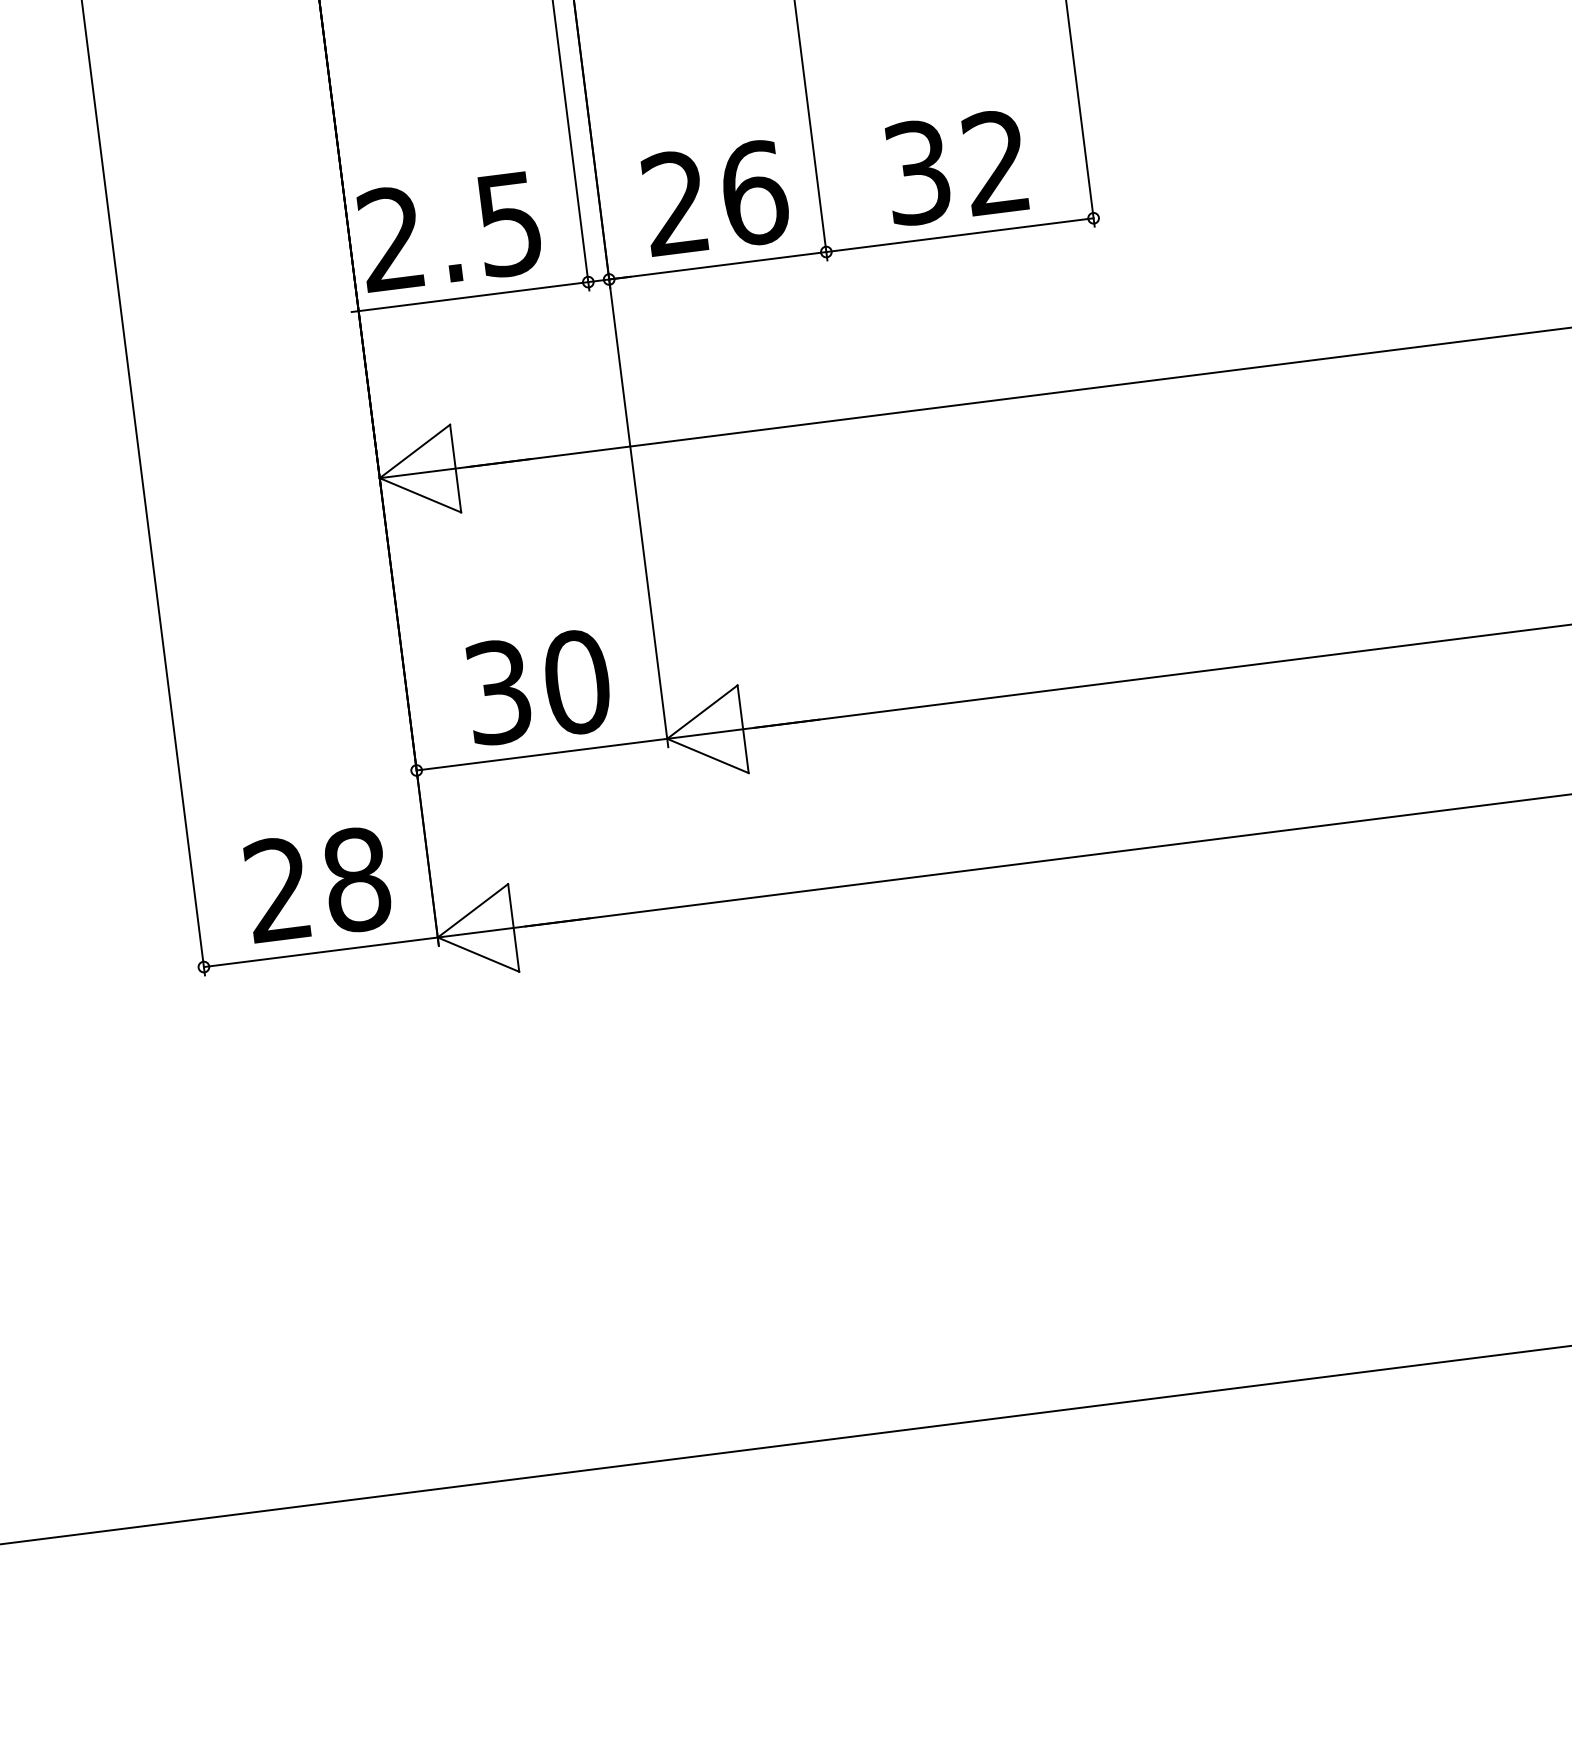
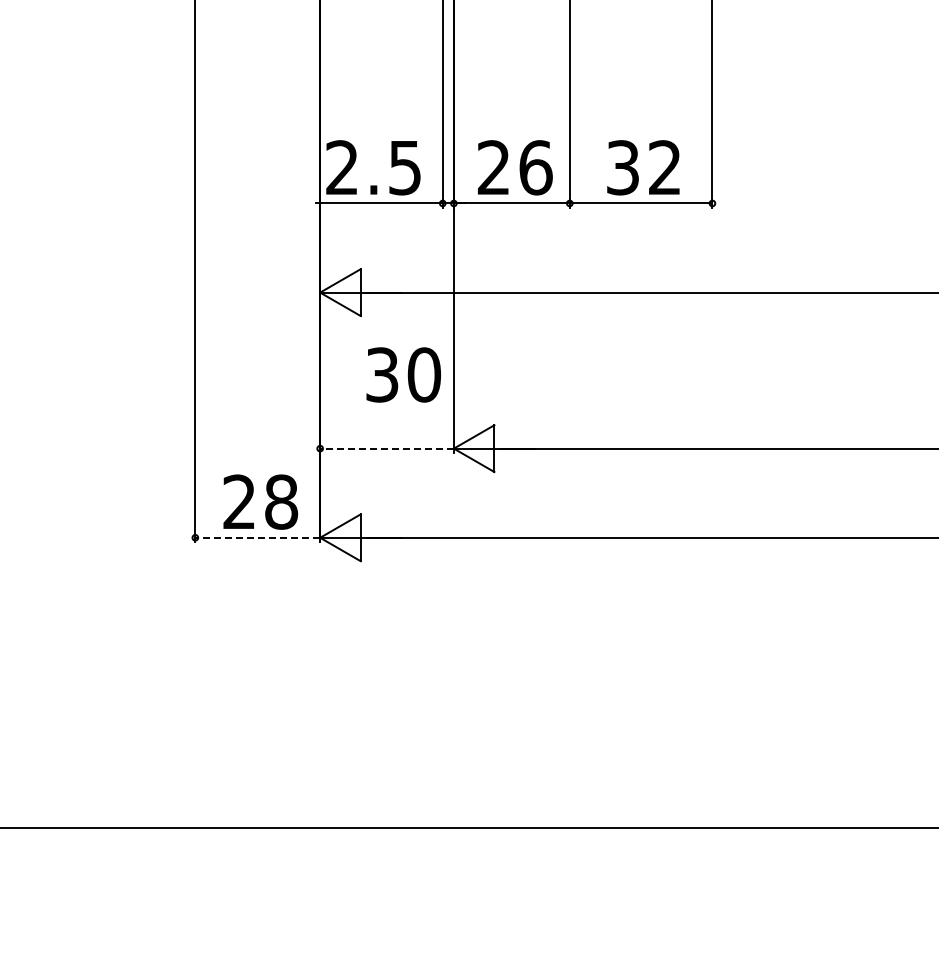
text: (538, 686) -> (403, 374), moved
line: (542, 754) -> (387, 448), solid -> dashed
line: (320, 951) -> (257, 537), solid -> dashed

